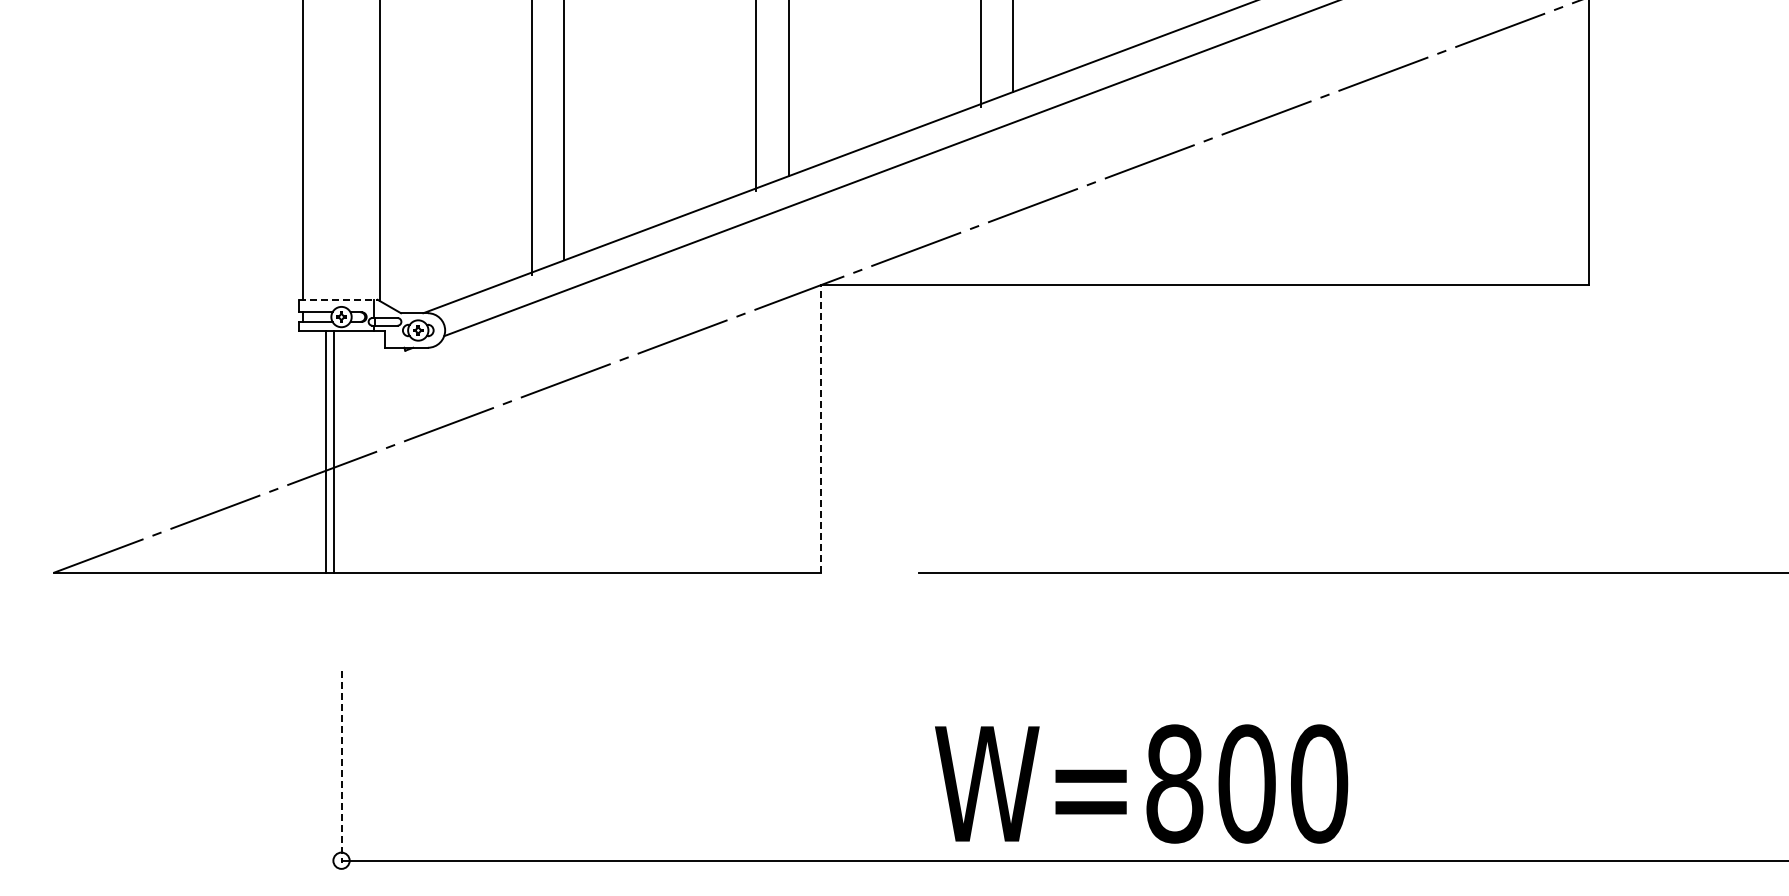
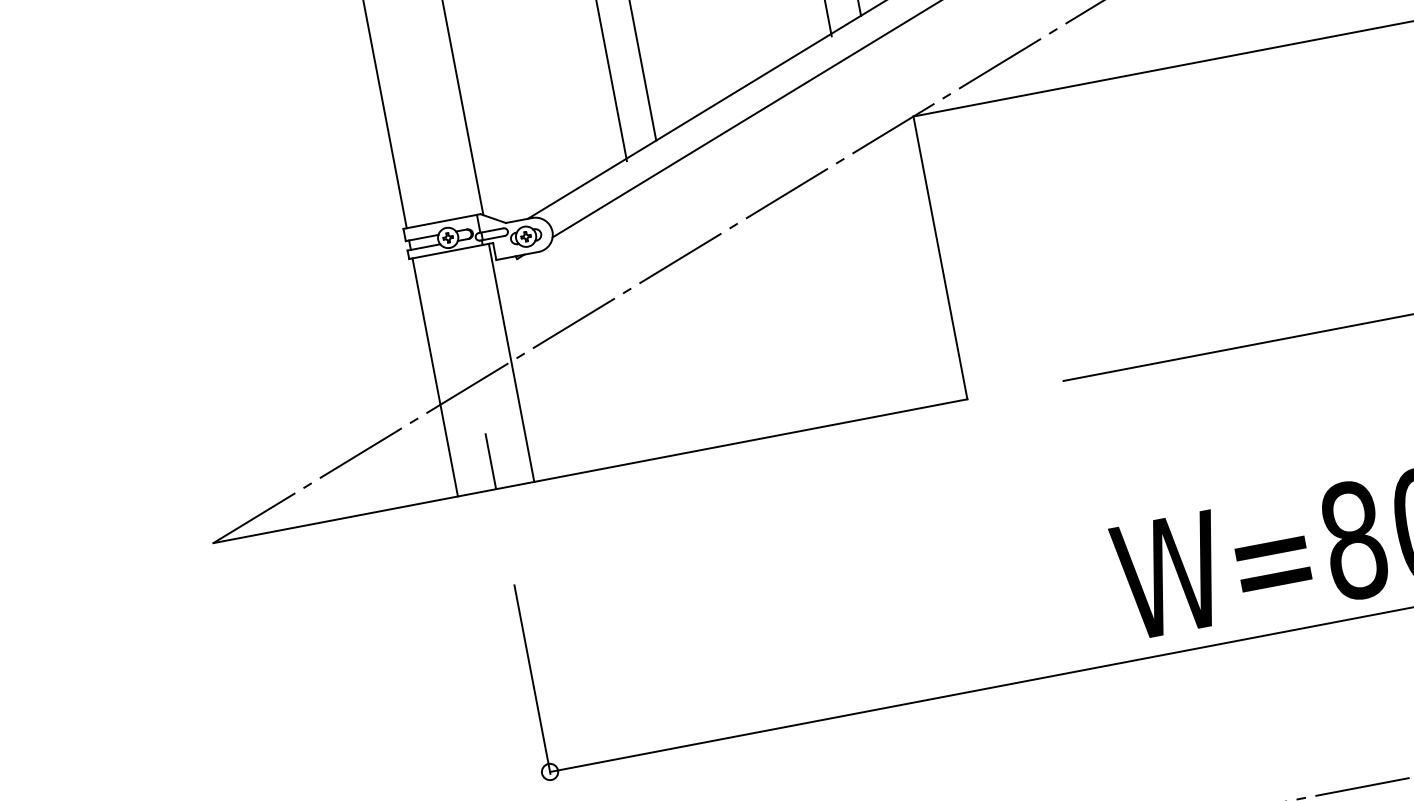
line: (339, 299) -> (442, 221), dashed -> solid
line: (821, 428) -> (940, 257), dashed -> solid
line: (326, 451) -> (511, 362), moved
line: (333, 451) -> (435, 377), moved
line: (341, 543) -> (490, 460), added
line: (341, 766) -> (532, 679), dashed -> solid

